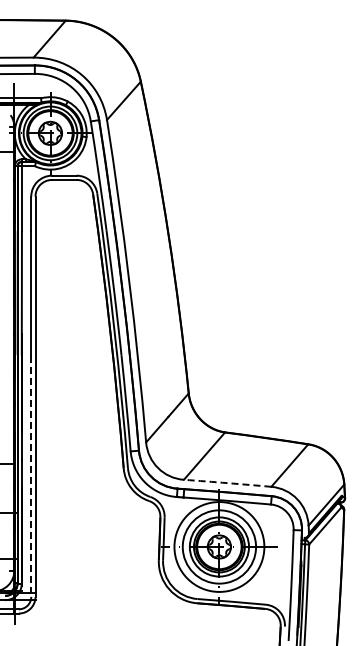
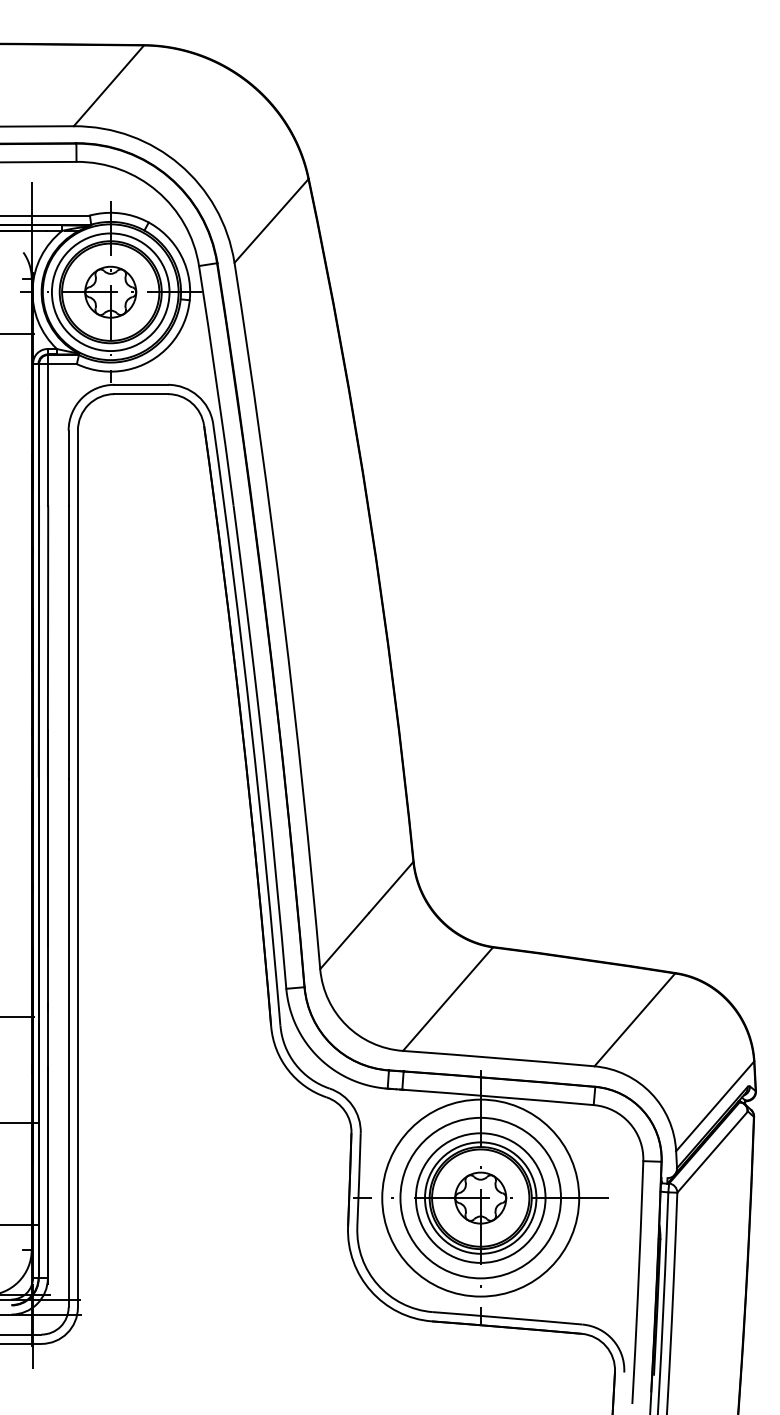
line: (31, 476) -> (69, 1043), dashed -> solid
arc: (227, 483) -> (498, 1059), dashed -> solid

